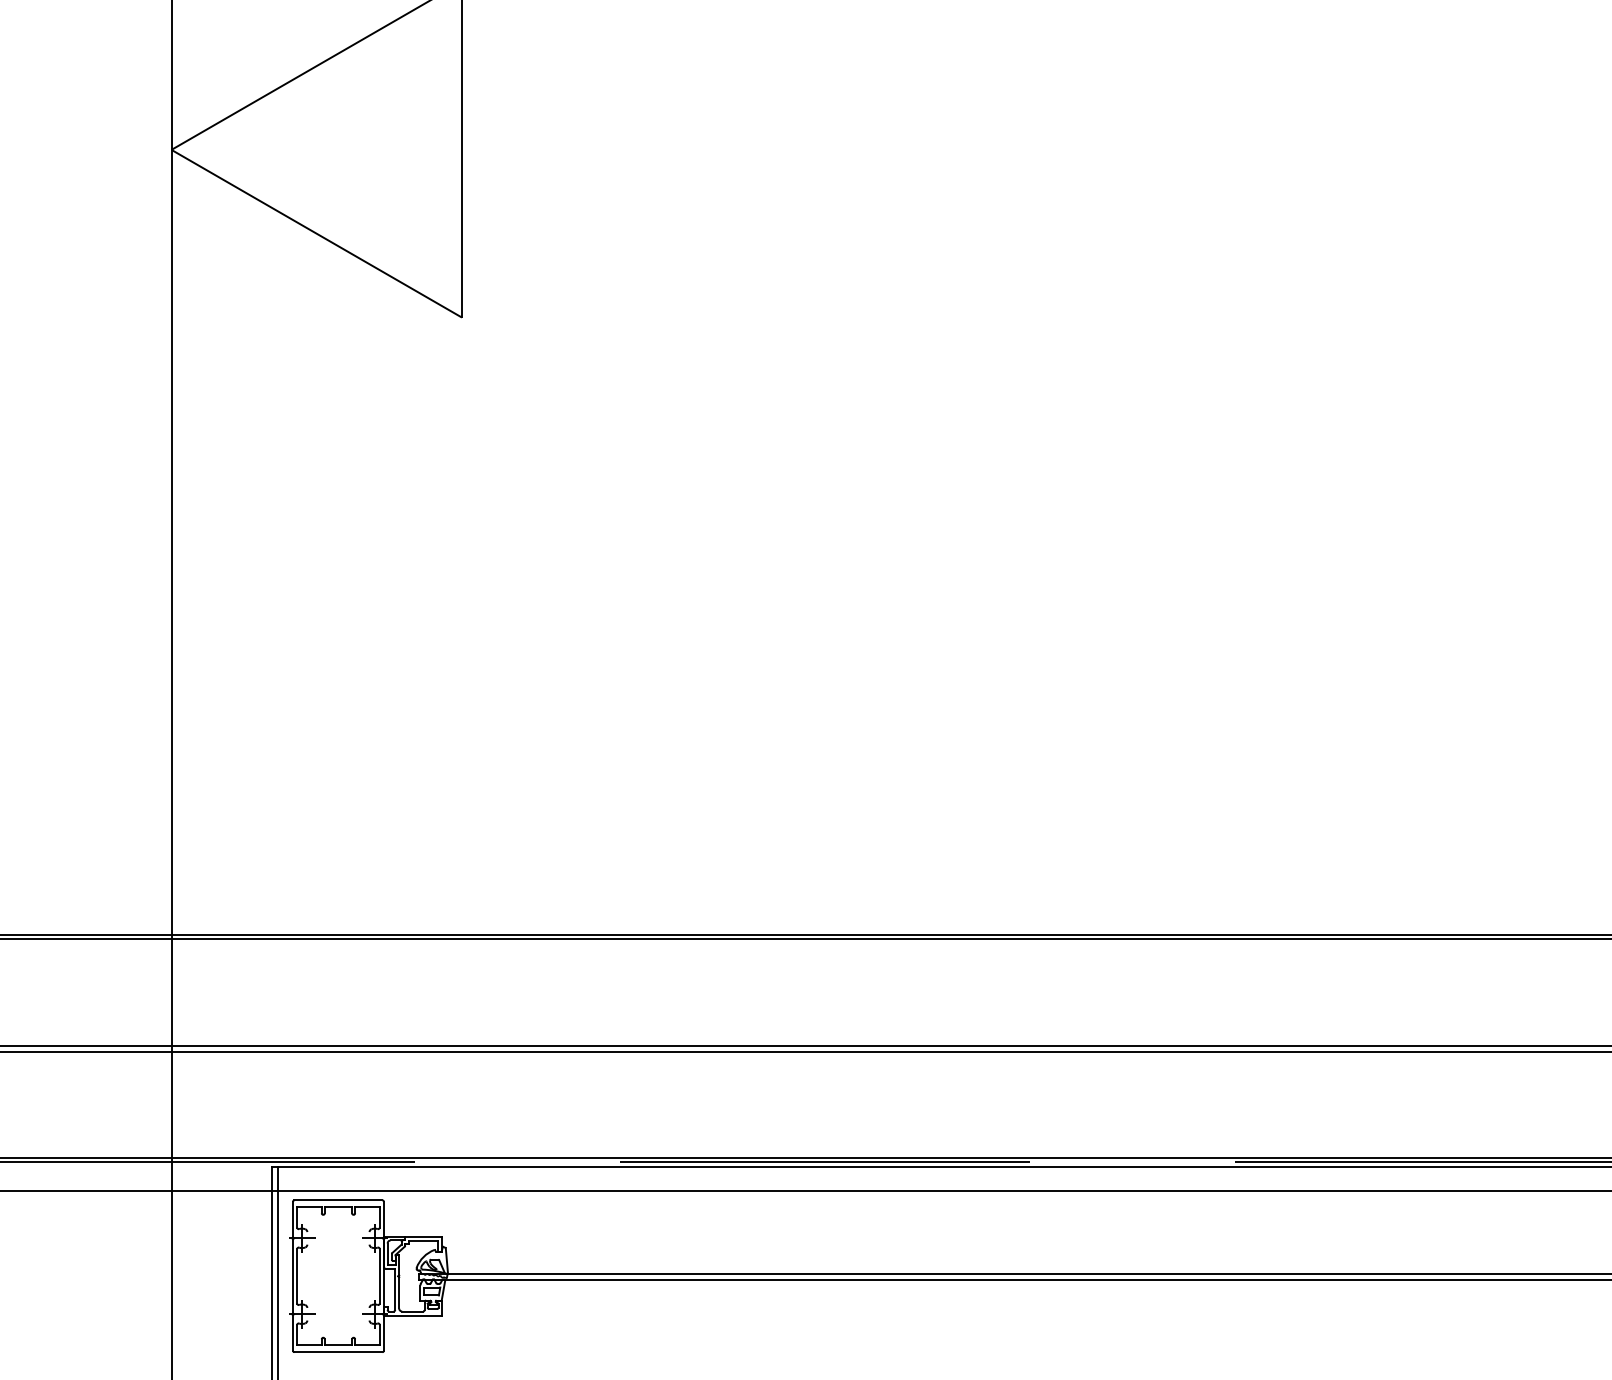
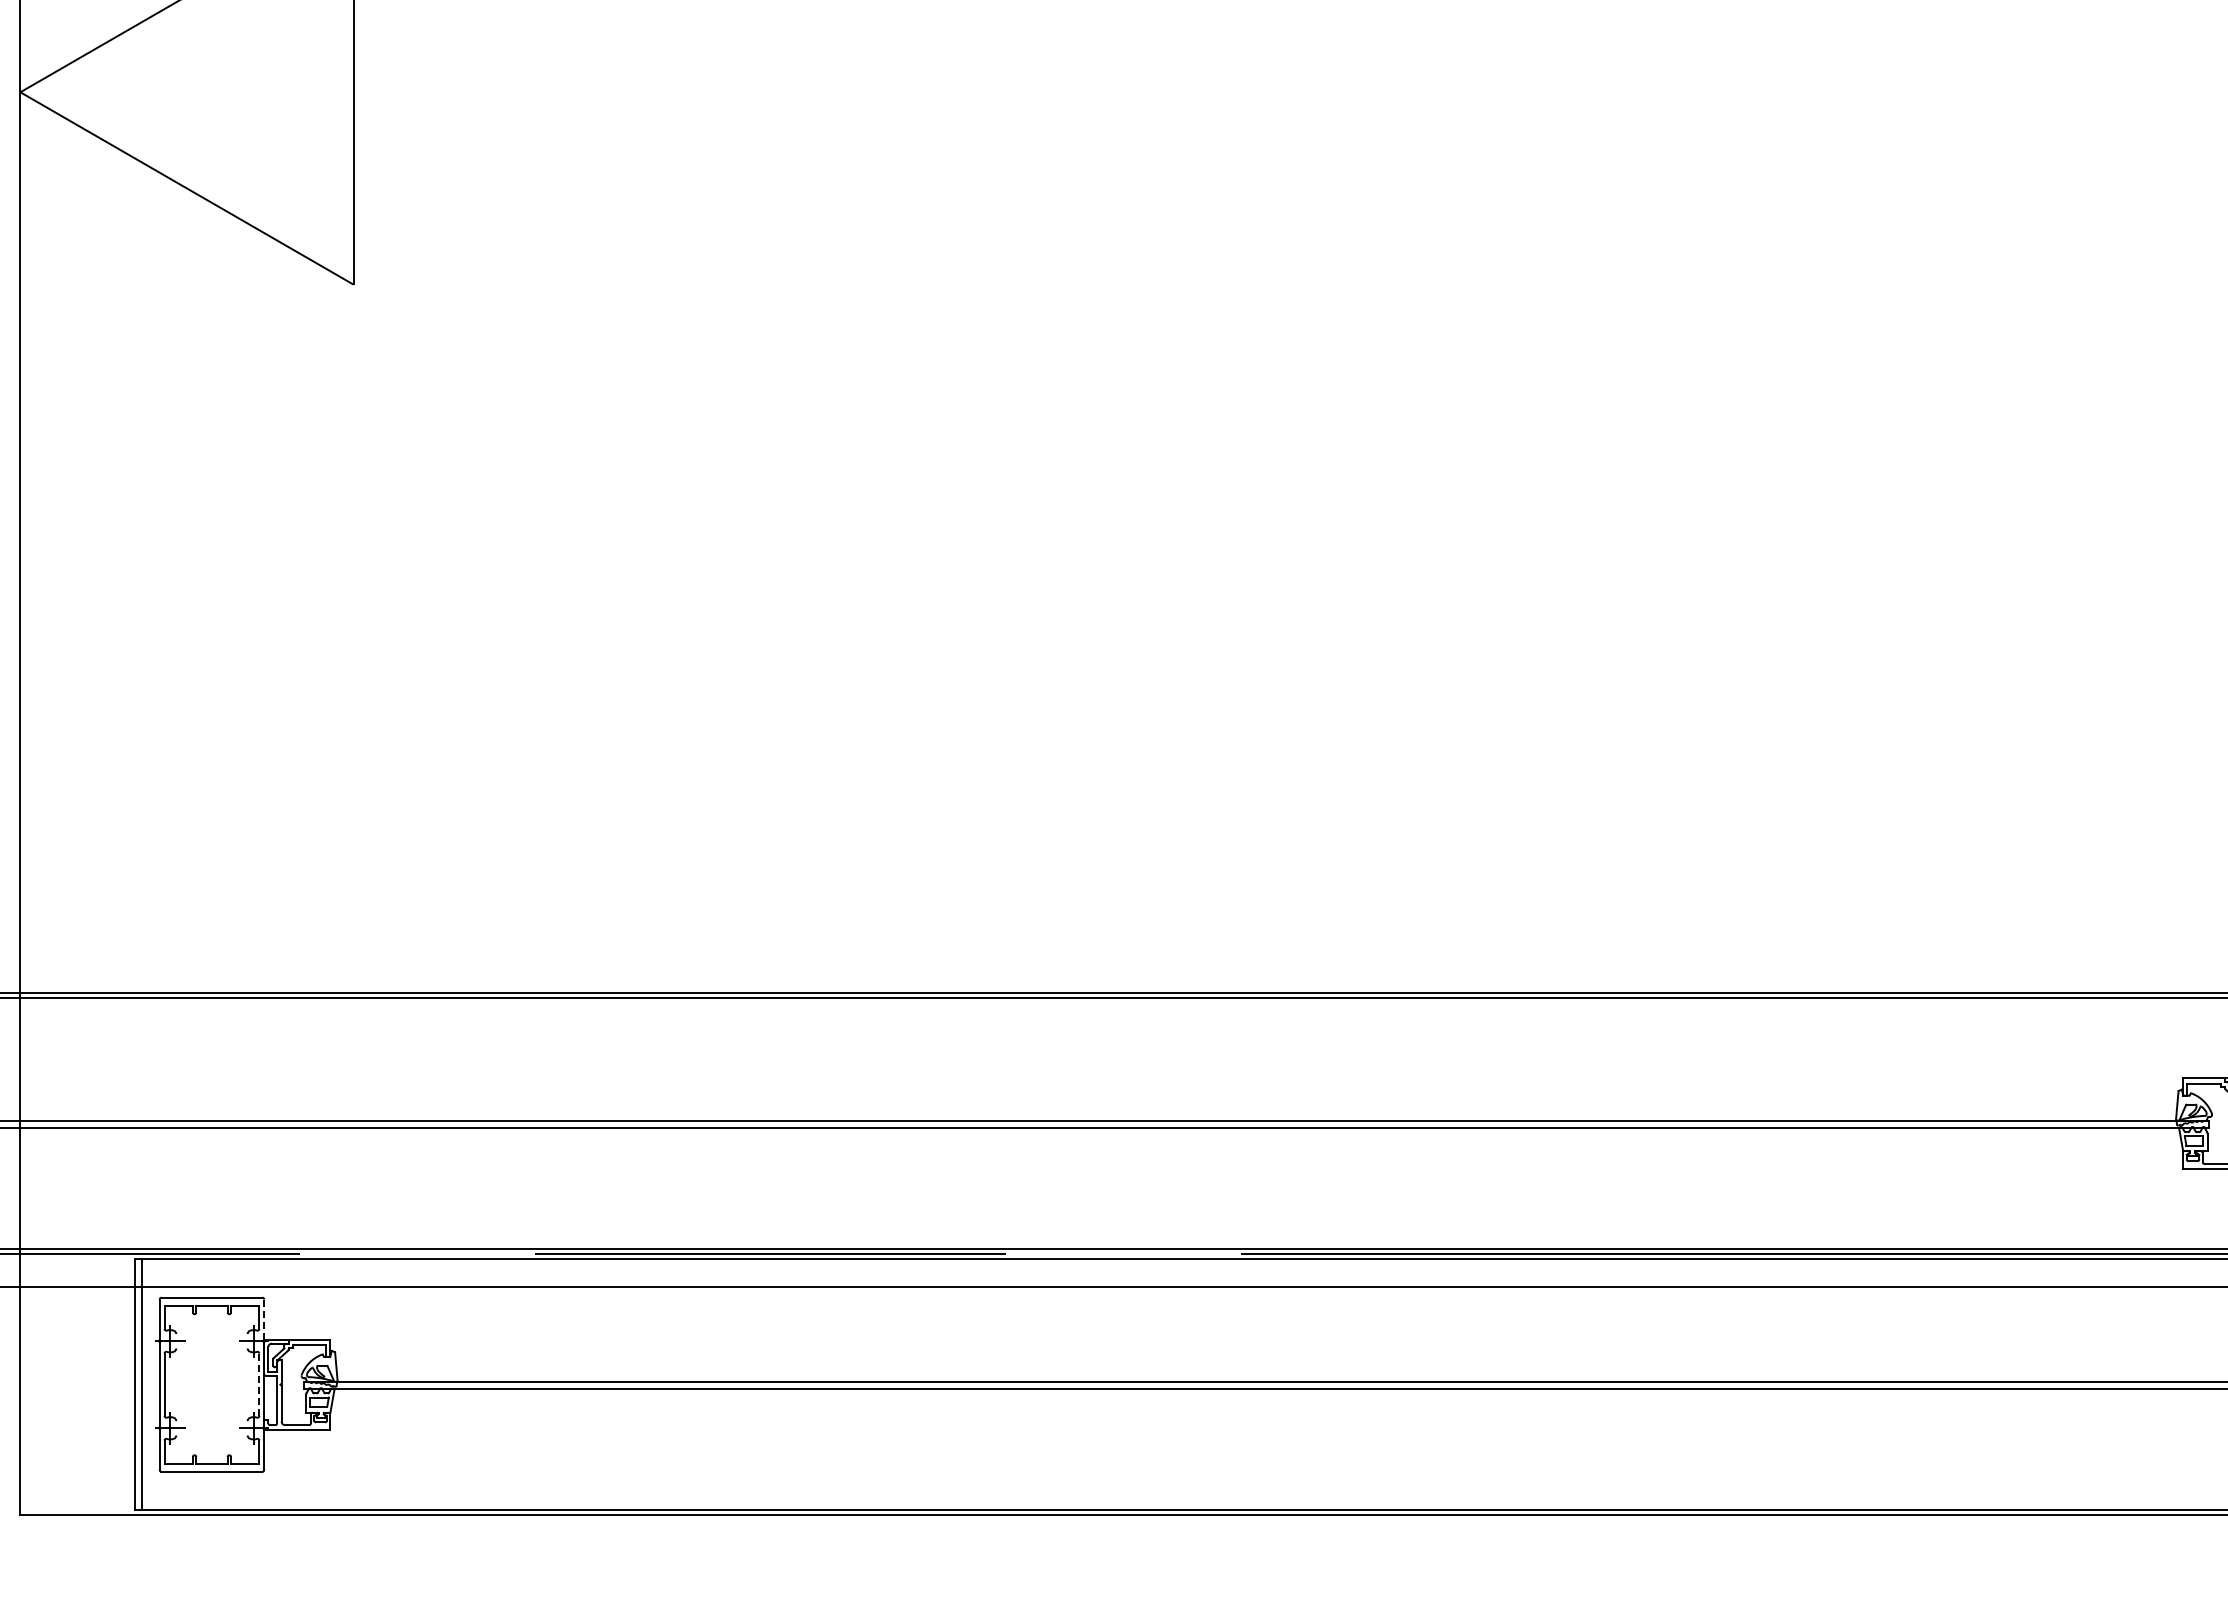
line: (384, 1219) -> (264, 1319), solid -> dashed
line: (379, 1276) -> (259, 1385), solid -> dashed

